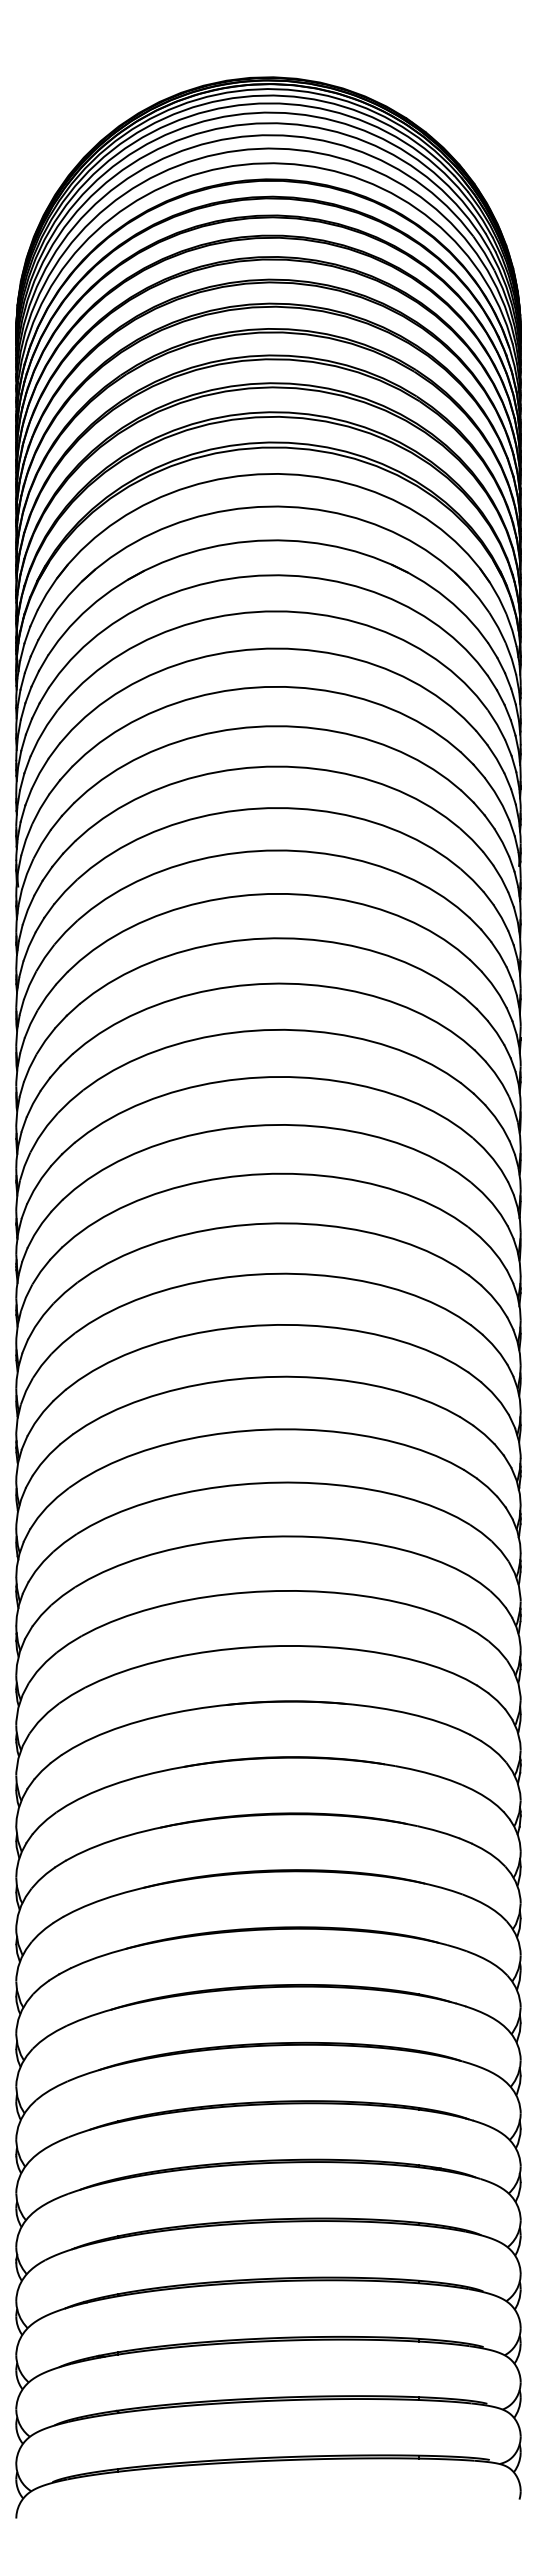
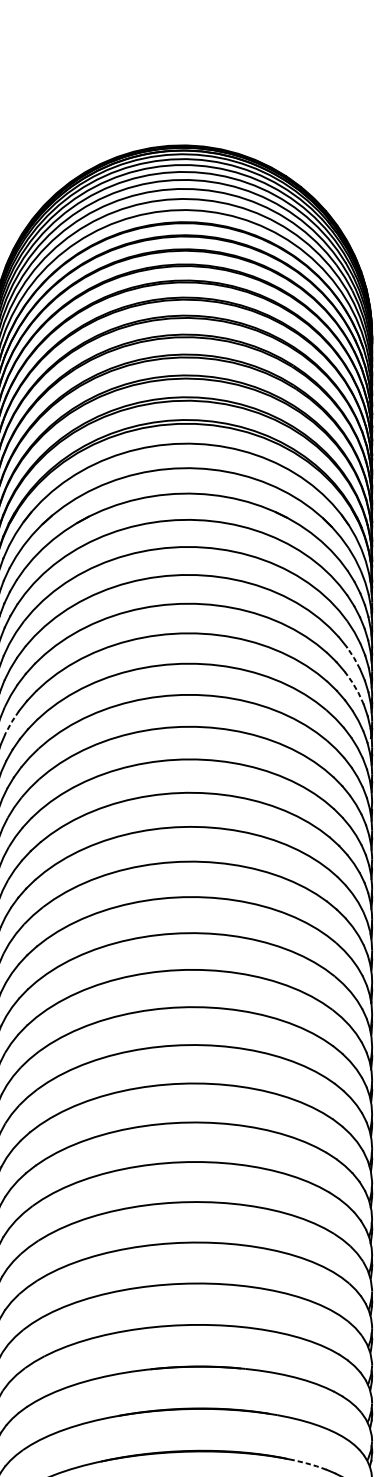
line: (496, 758) -> (353, 657), solid -> dashed
line: (498, 798) -> (355, 687), solid -> dashed
line: (41, 843) -> (11, 721), solid -> dashed
line: (438, 1831) -> (310, 1464), solid -> dashed

